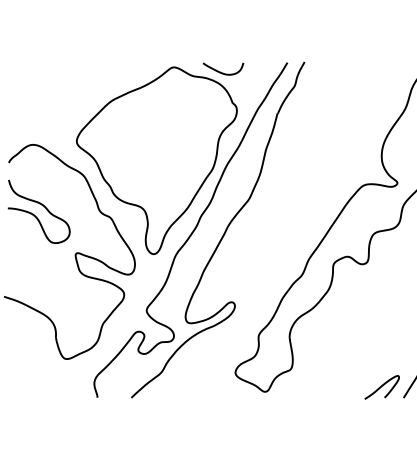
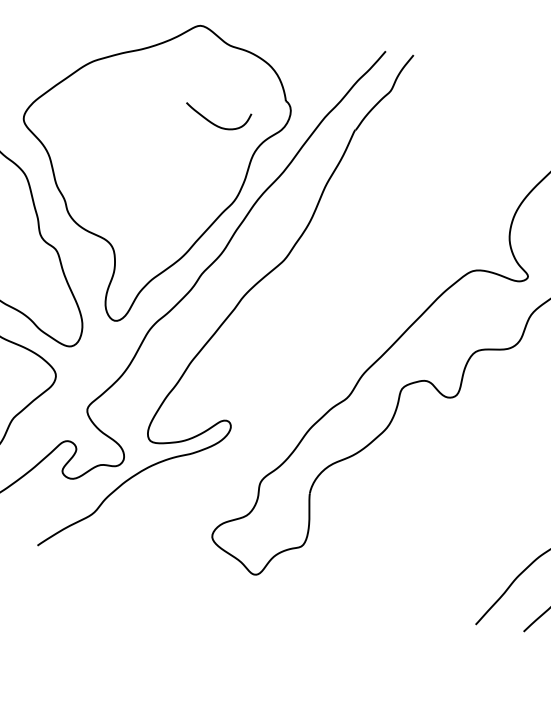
curve: (223, 72) -> (216, 123), moved
curve: (381, 387) -> (443, 601), removed

